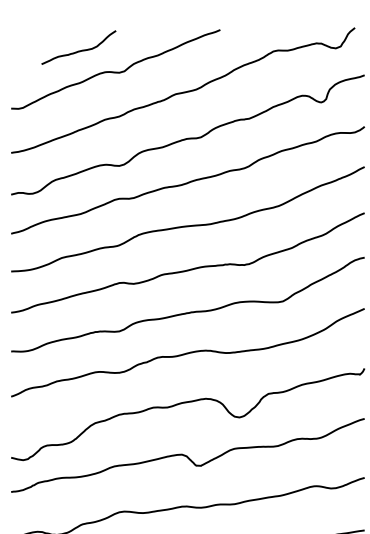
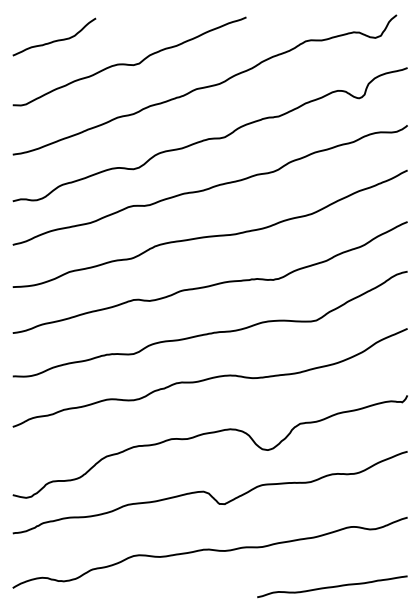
curve: (78, 50) -> (54, 40), moved

